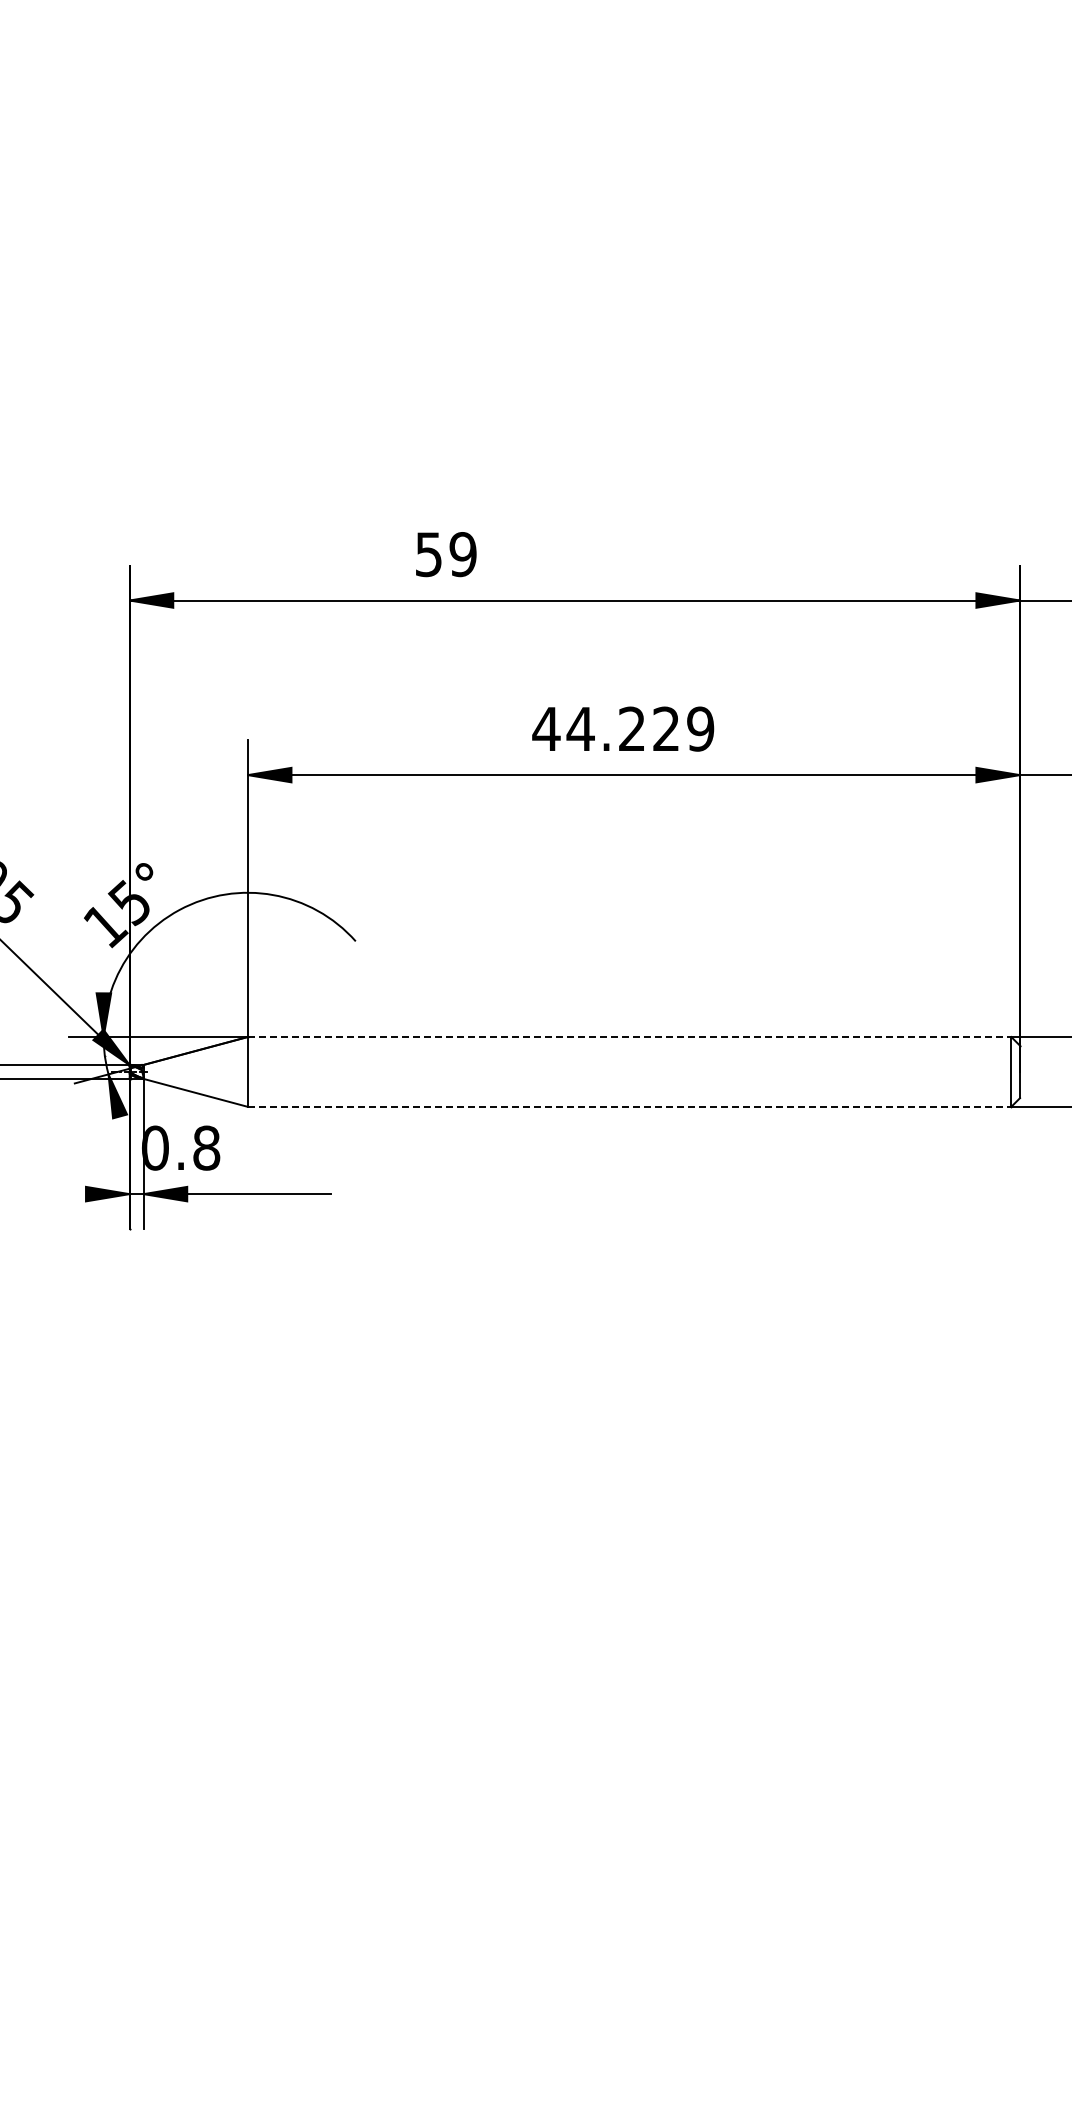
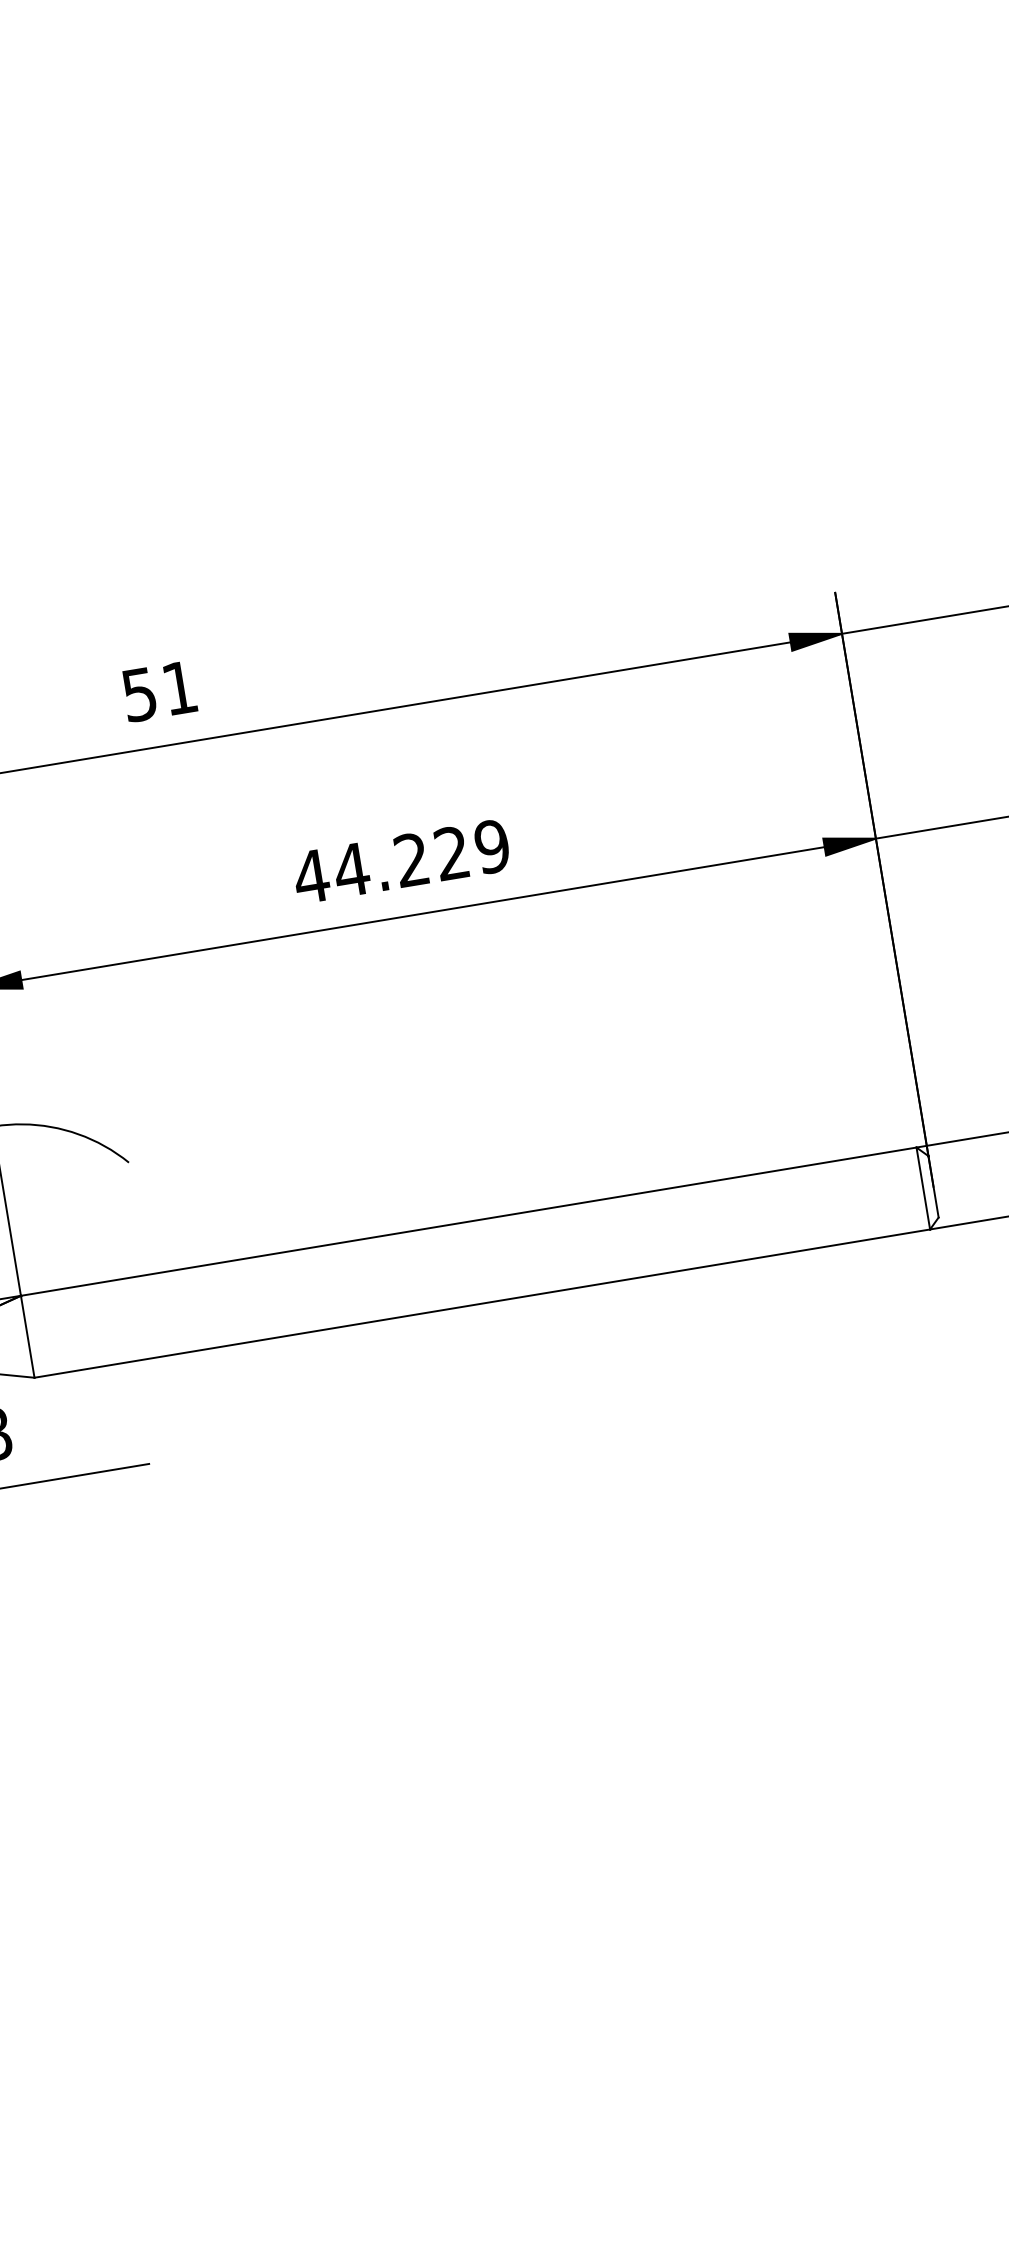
text: (462, 554) -> (179, 688), 59 -> 51
line: (629, 1037) -> (468, 1222), dashed -> solid
line: (629, 1106) -> (482, 1303), dashed -> solid

